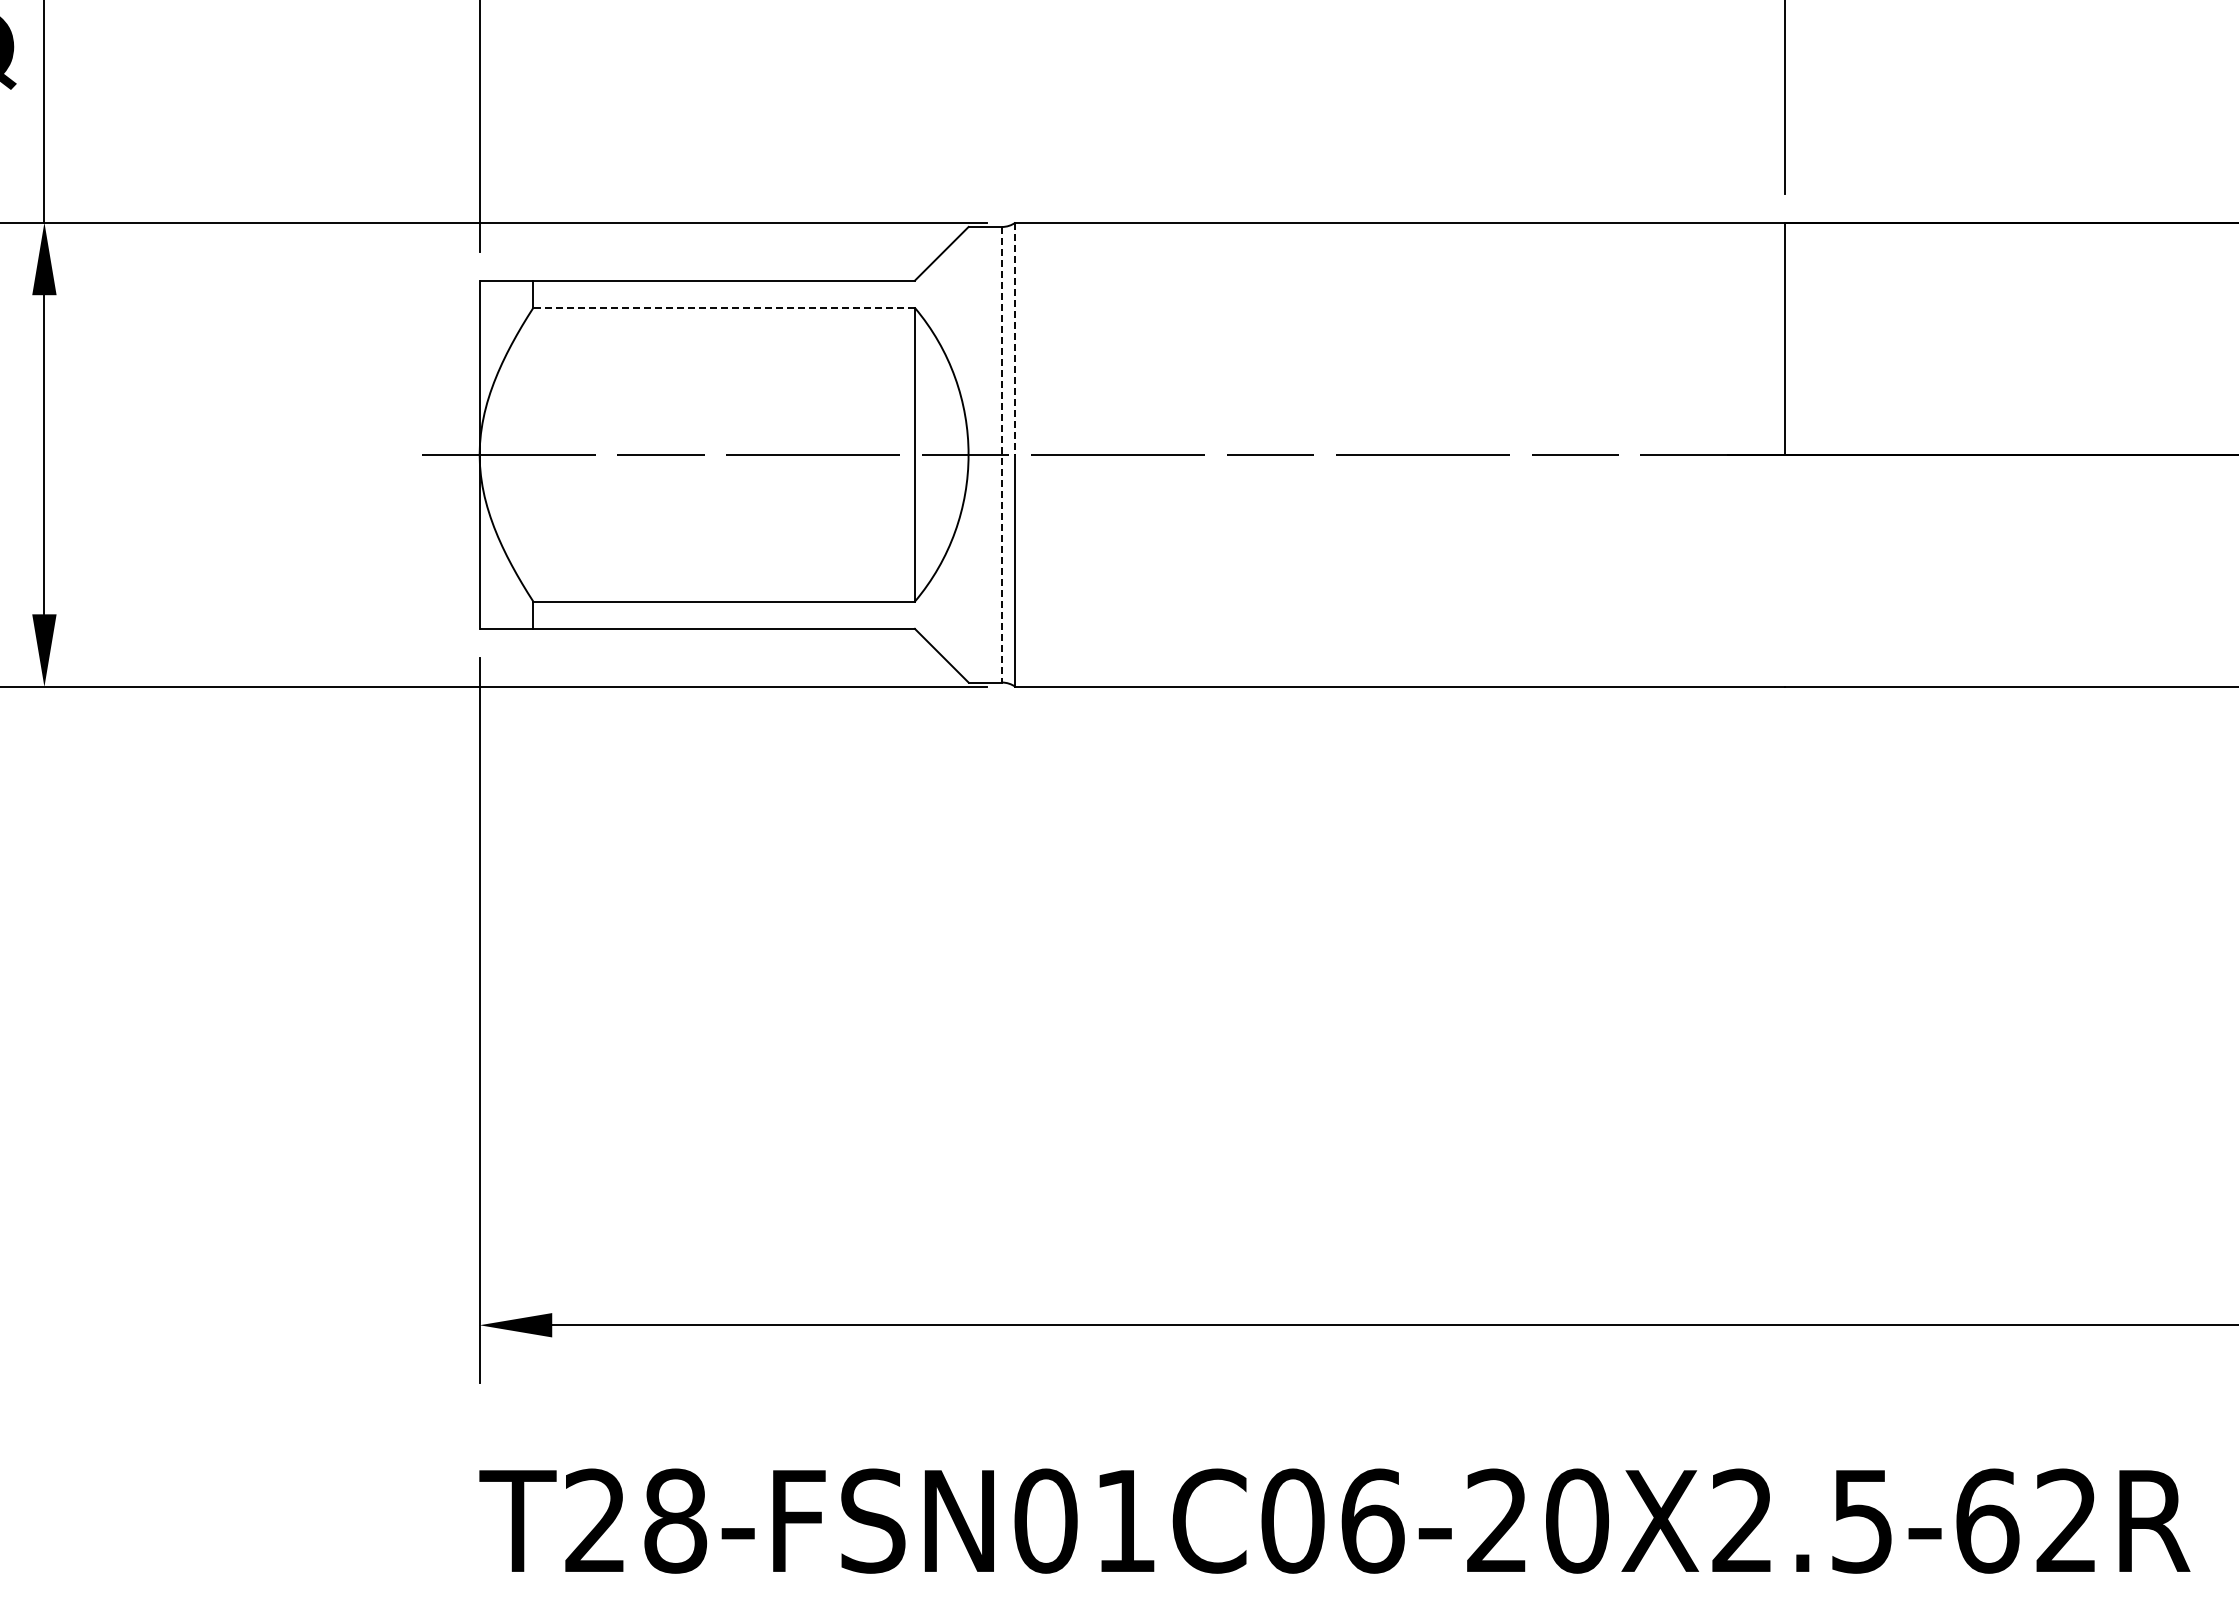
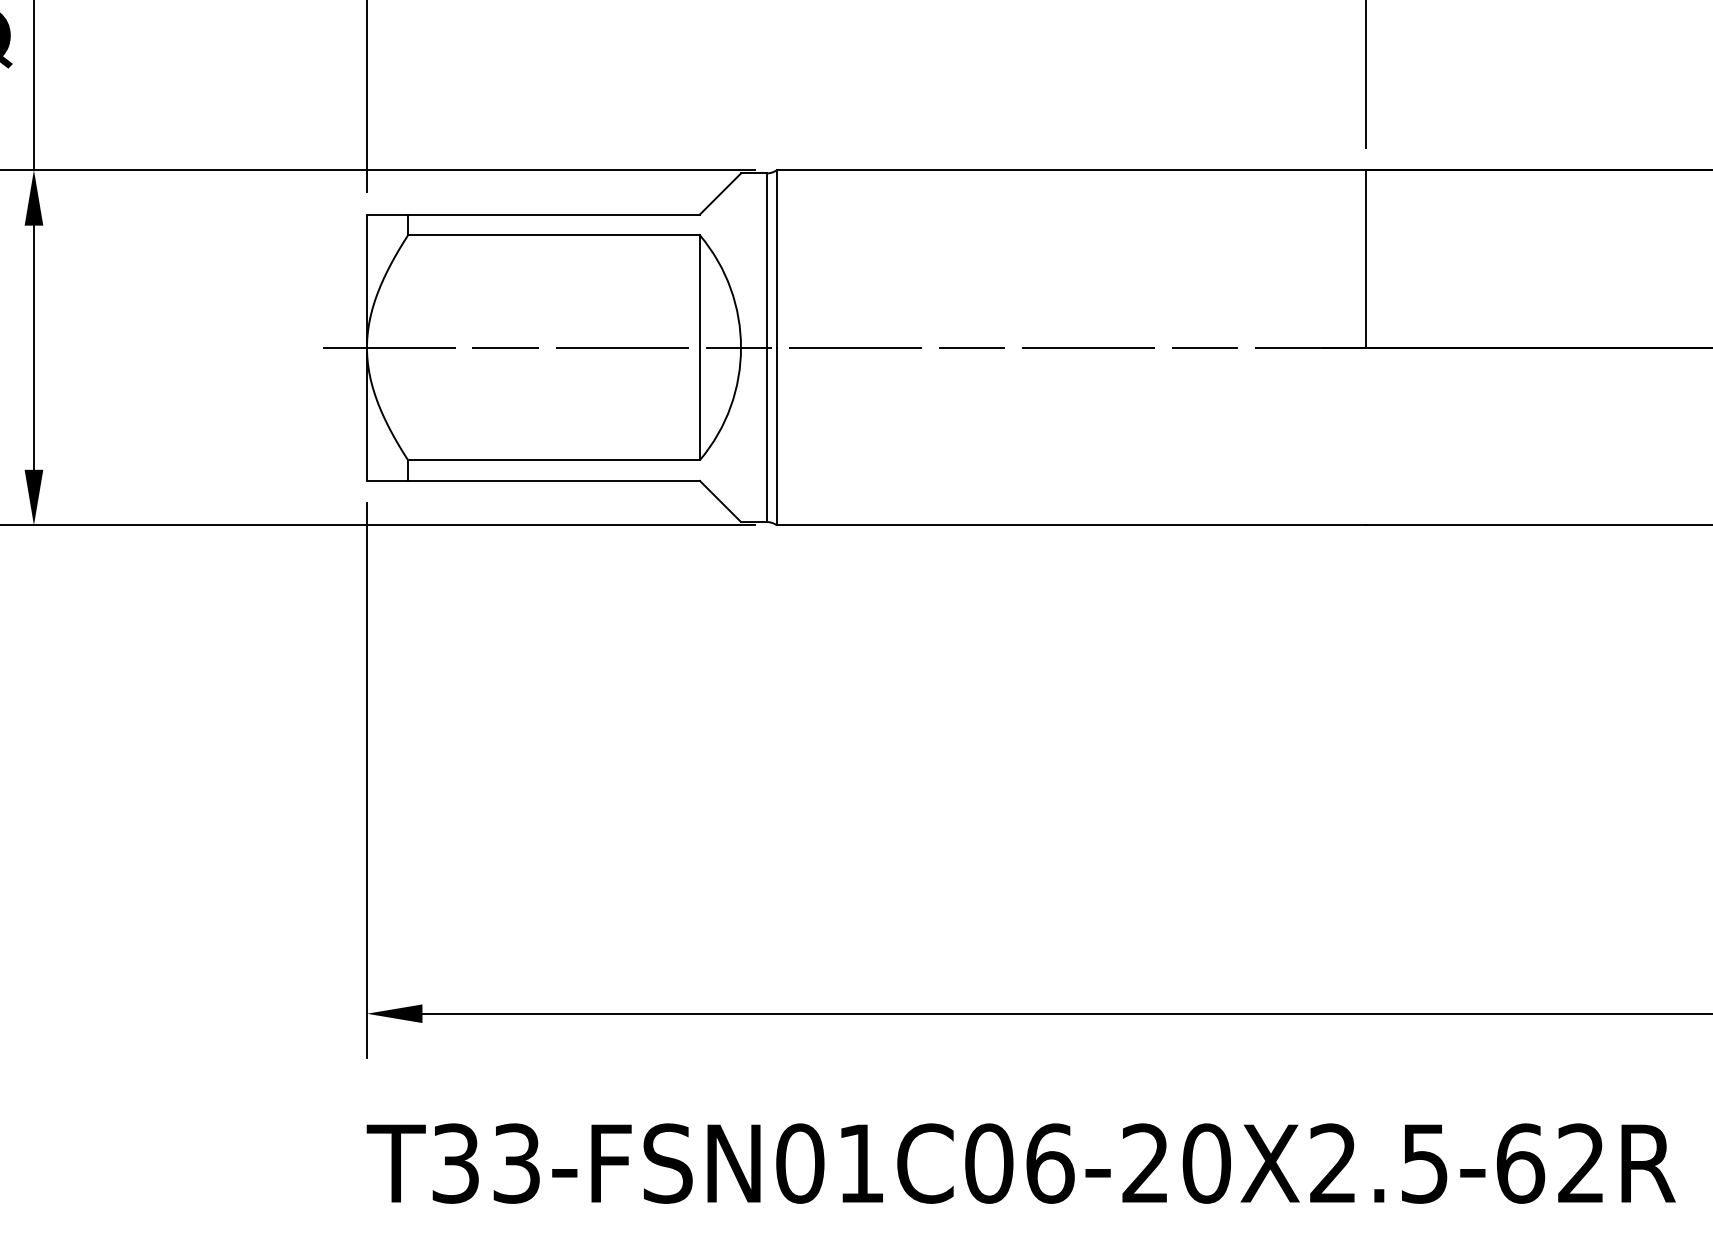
line: (724, 307) -> (554, 235), dashed -> solid
line: (1015, 339) -> (776, 259), dashed -> solid
line: (1001, 454) -> (766, 347), dashed -> solid
text: (636, 1520) -> (486, 1163), T28-FSN01C06-20X2.5-62R -> T33-FSN01C06-20X2.5-62R

